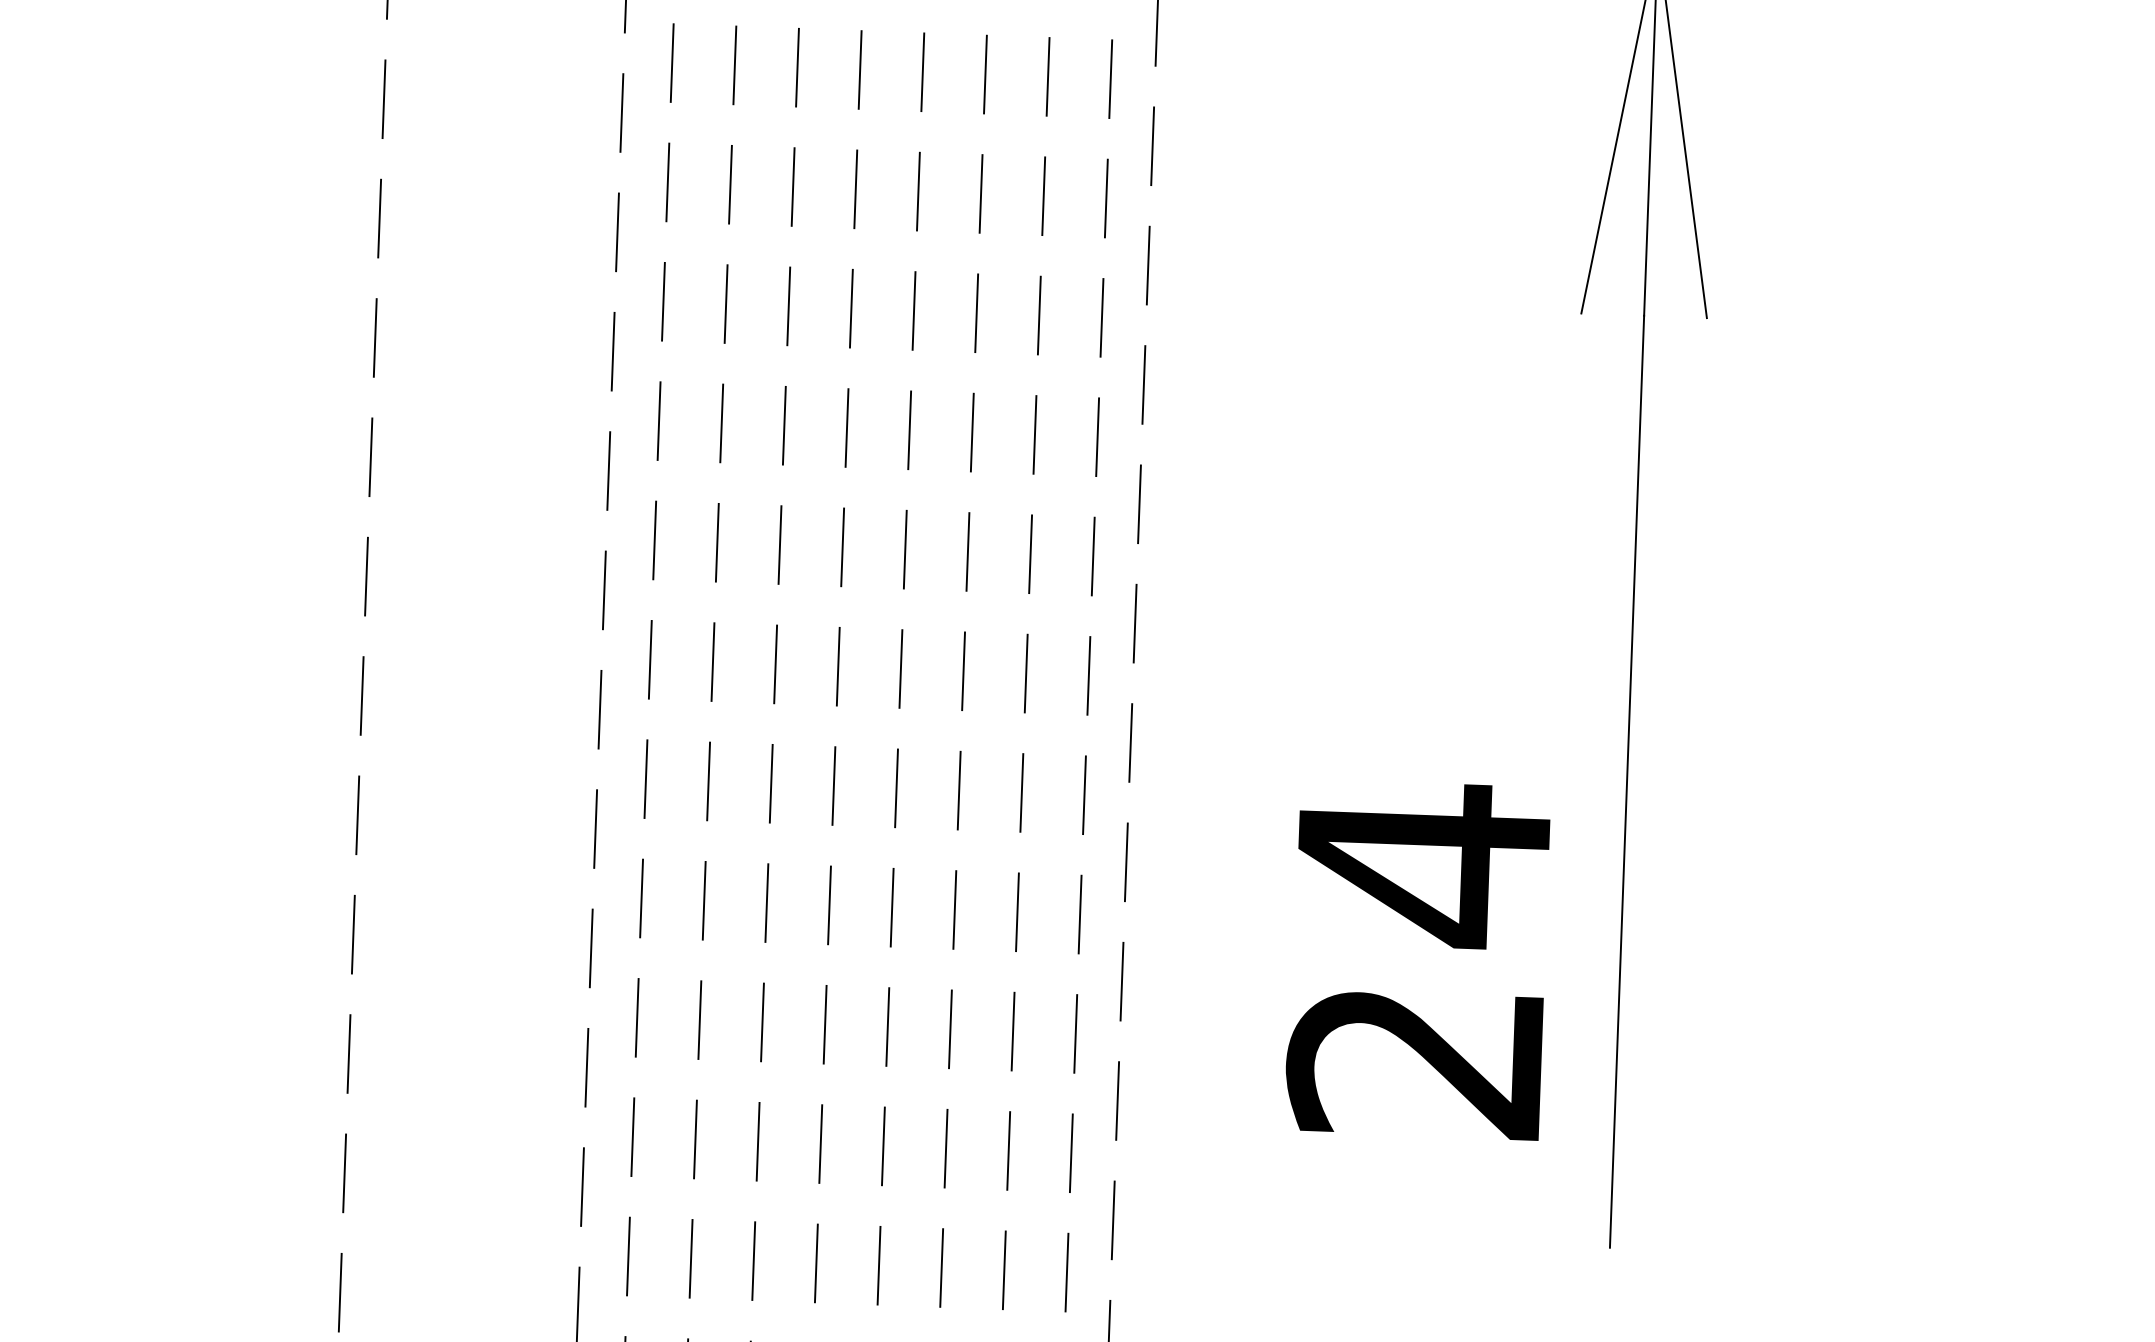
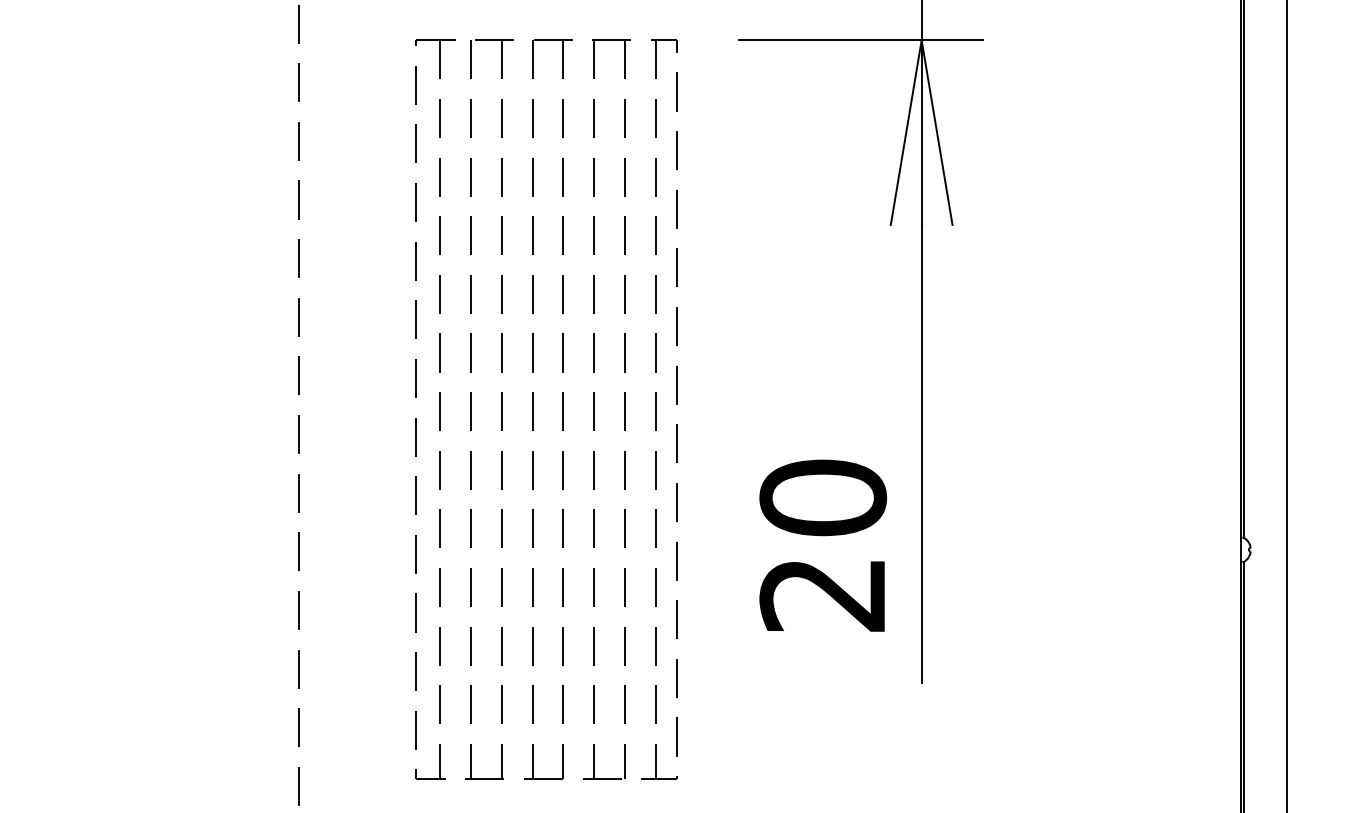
text: (1423, 865) -> (823, 498), 24 -> 20

